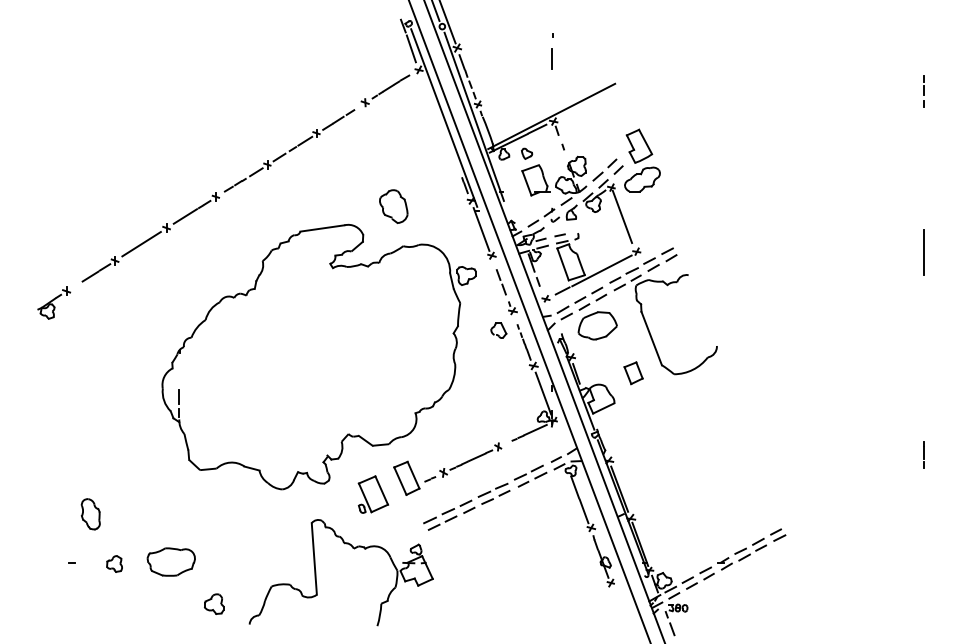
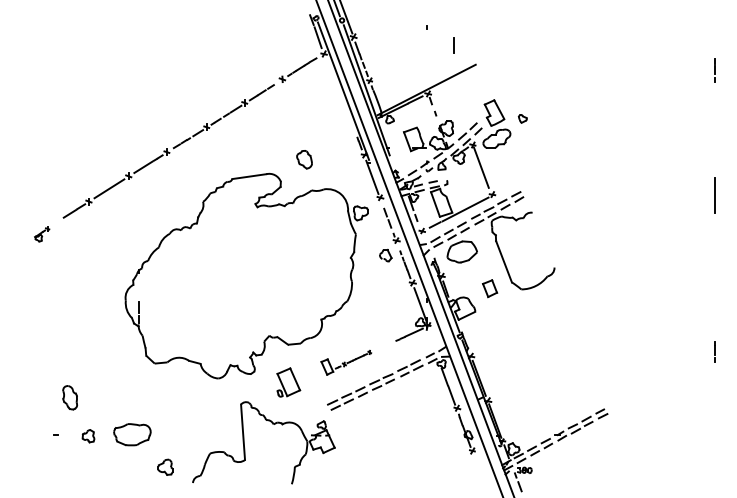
line: (551, 58) -> (453, 45), moved
part: (527, 153) -> (523, 118), moved
part: (393, 206) -> (304, 159), size x0.7
part: (54, 302) -> (42, 233), size x0.6
part: (447, 468) -> (346, 362), size x0.6

